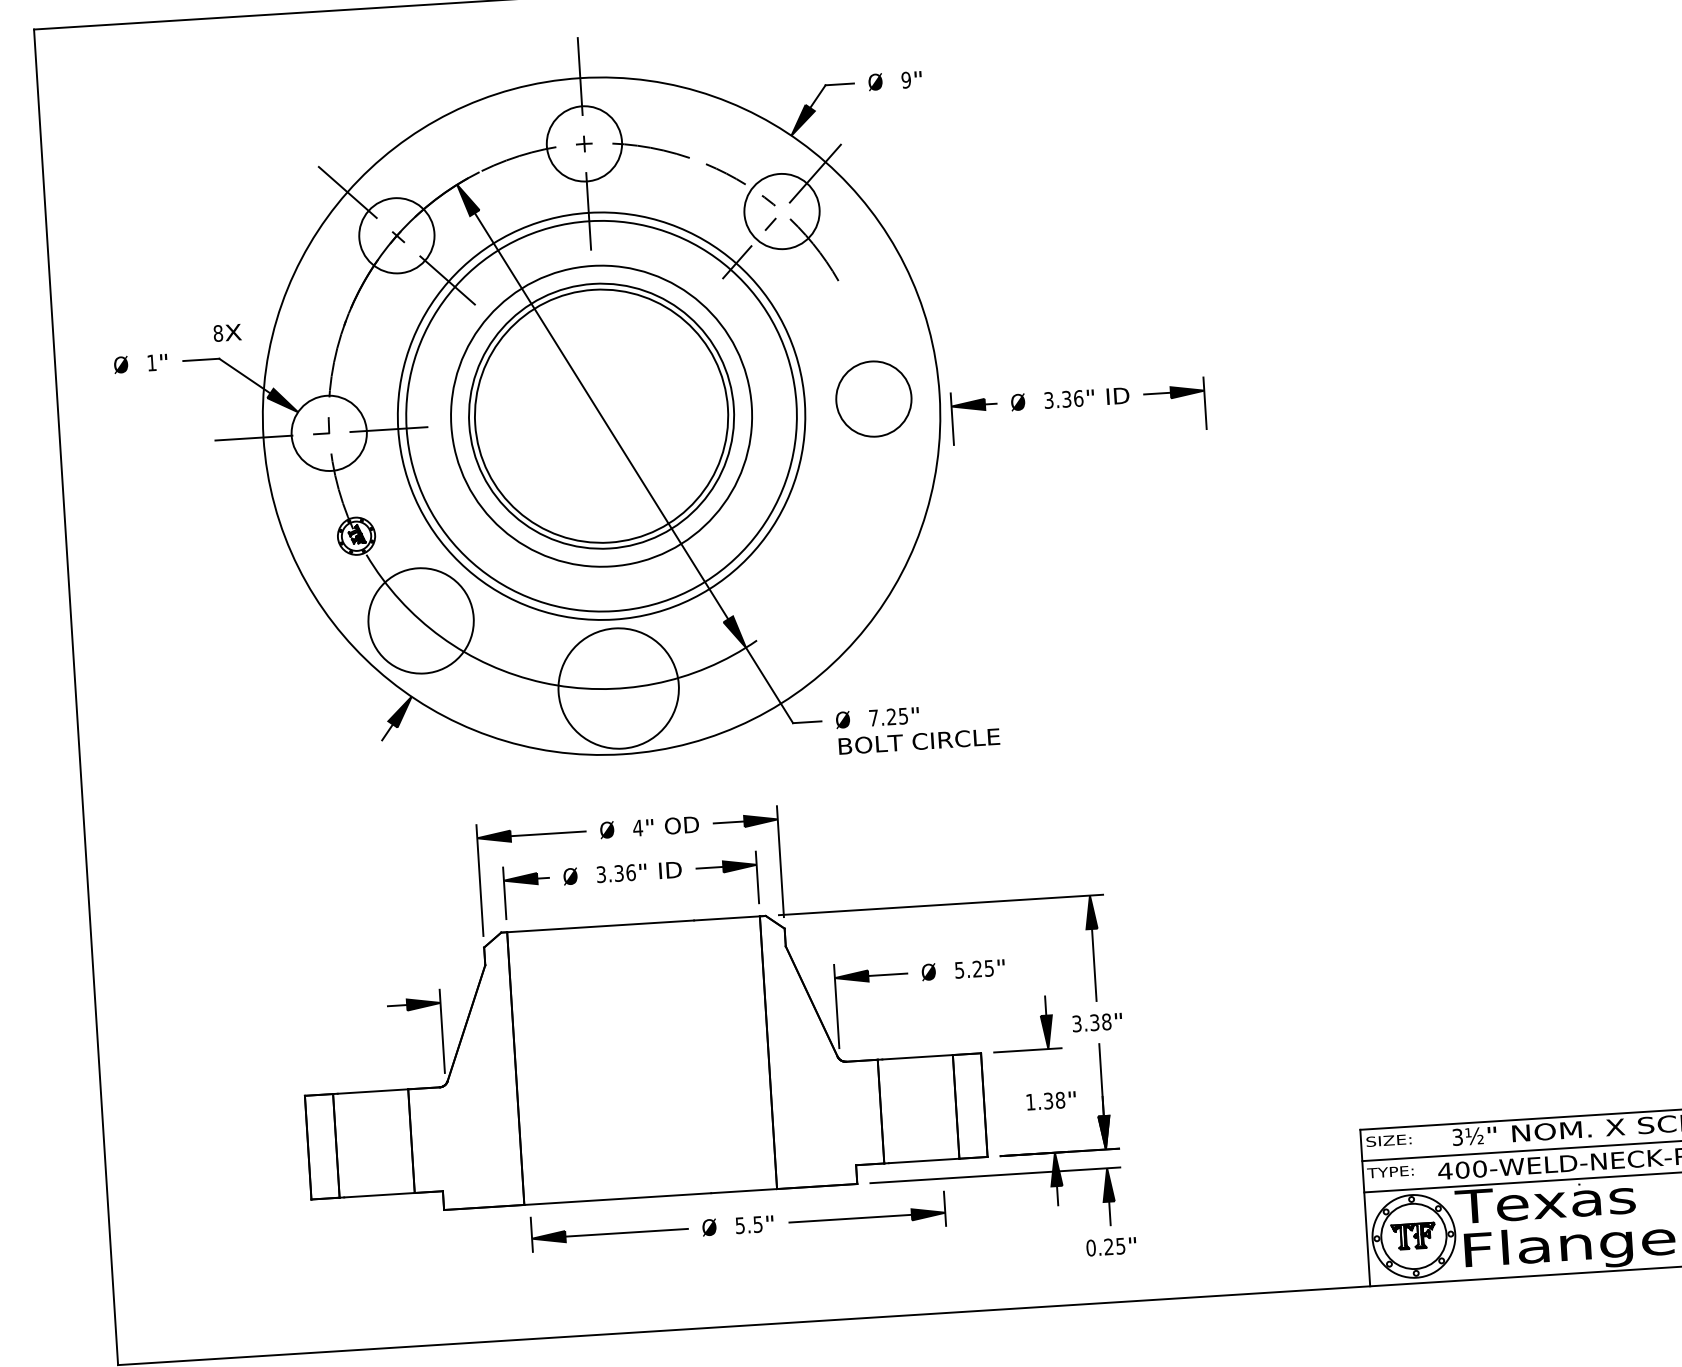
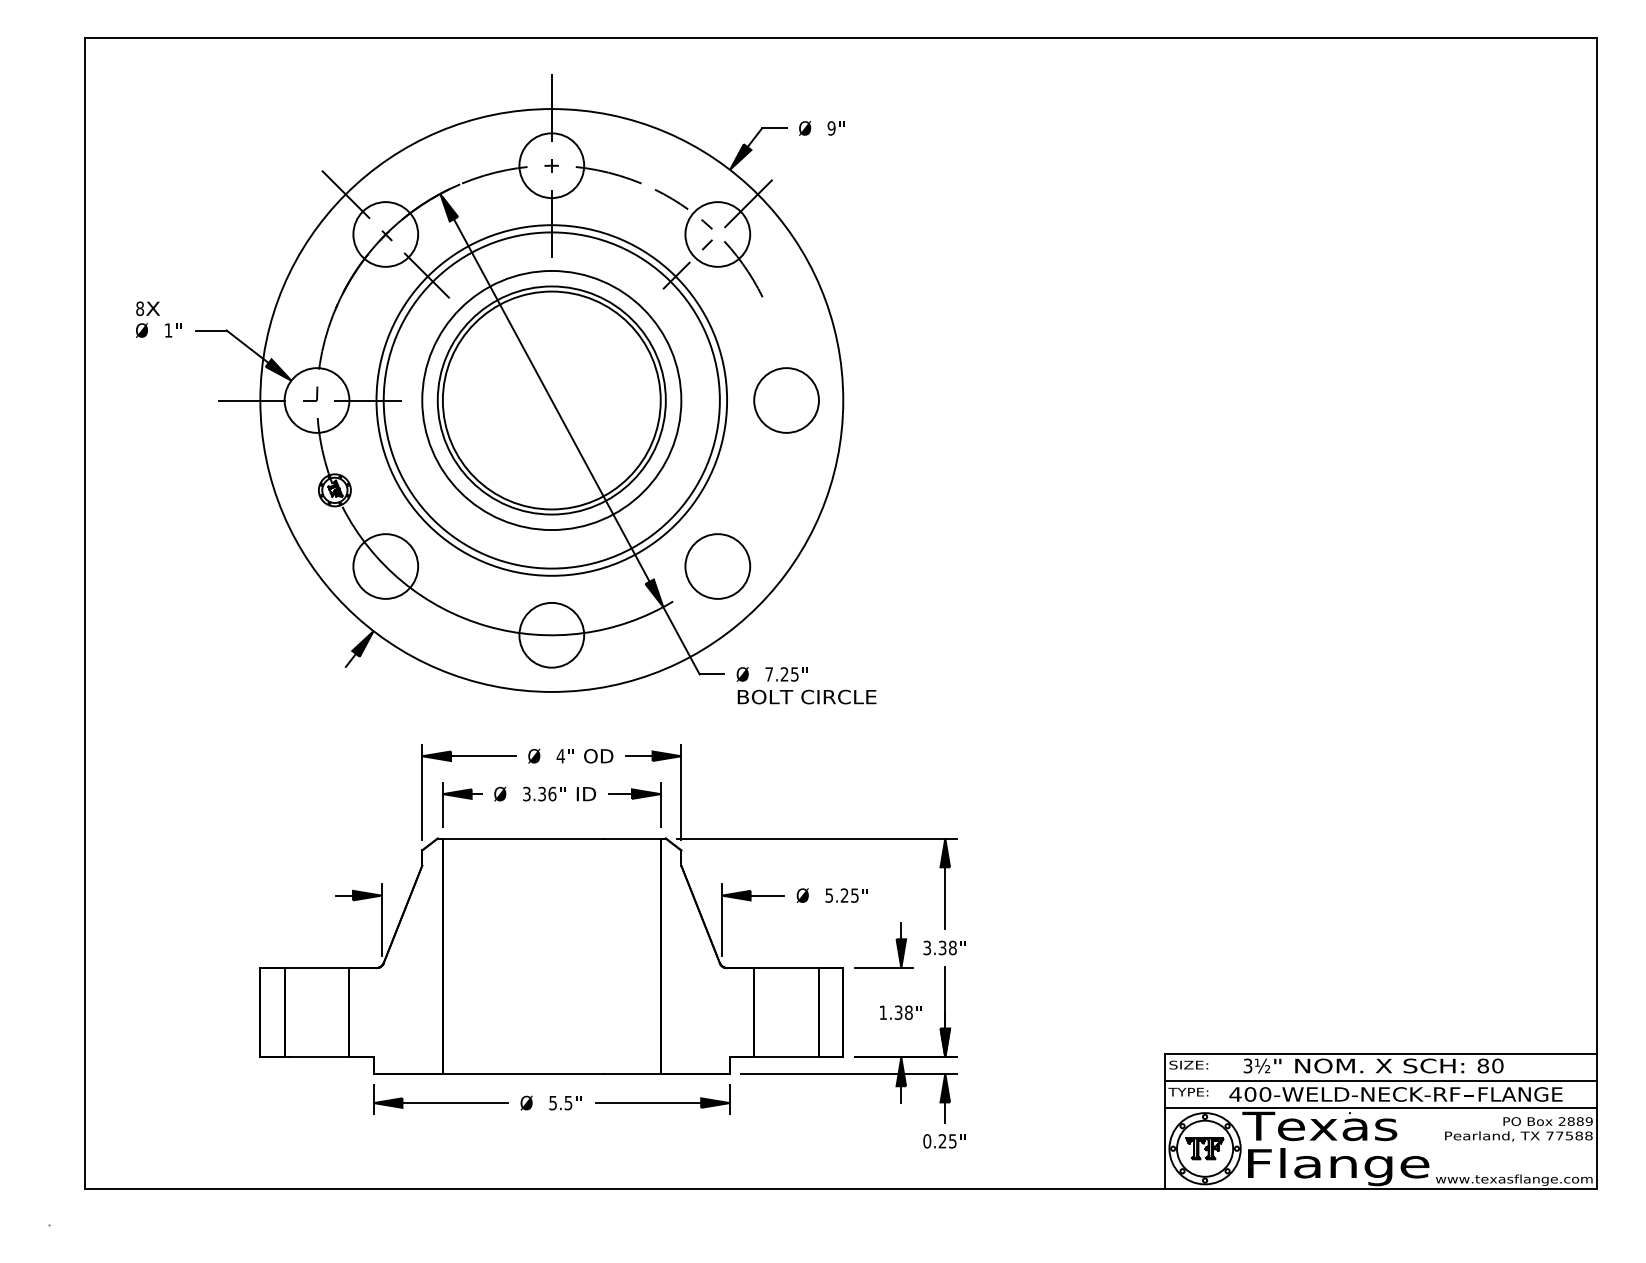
text: (226, 332) -> (147, 308), moved
part: (1078, 410) -> (961, 421), removed
circle: (805, 596) -> (717, 566), added
circle: (420, 620) -> (385, 566), size x0.71
circle: (618, 687) -> (551, 634), size x0.62
part: (738, 1221) -> (551, 1099), moved

